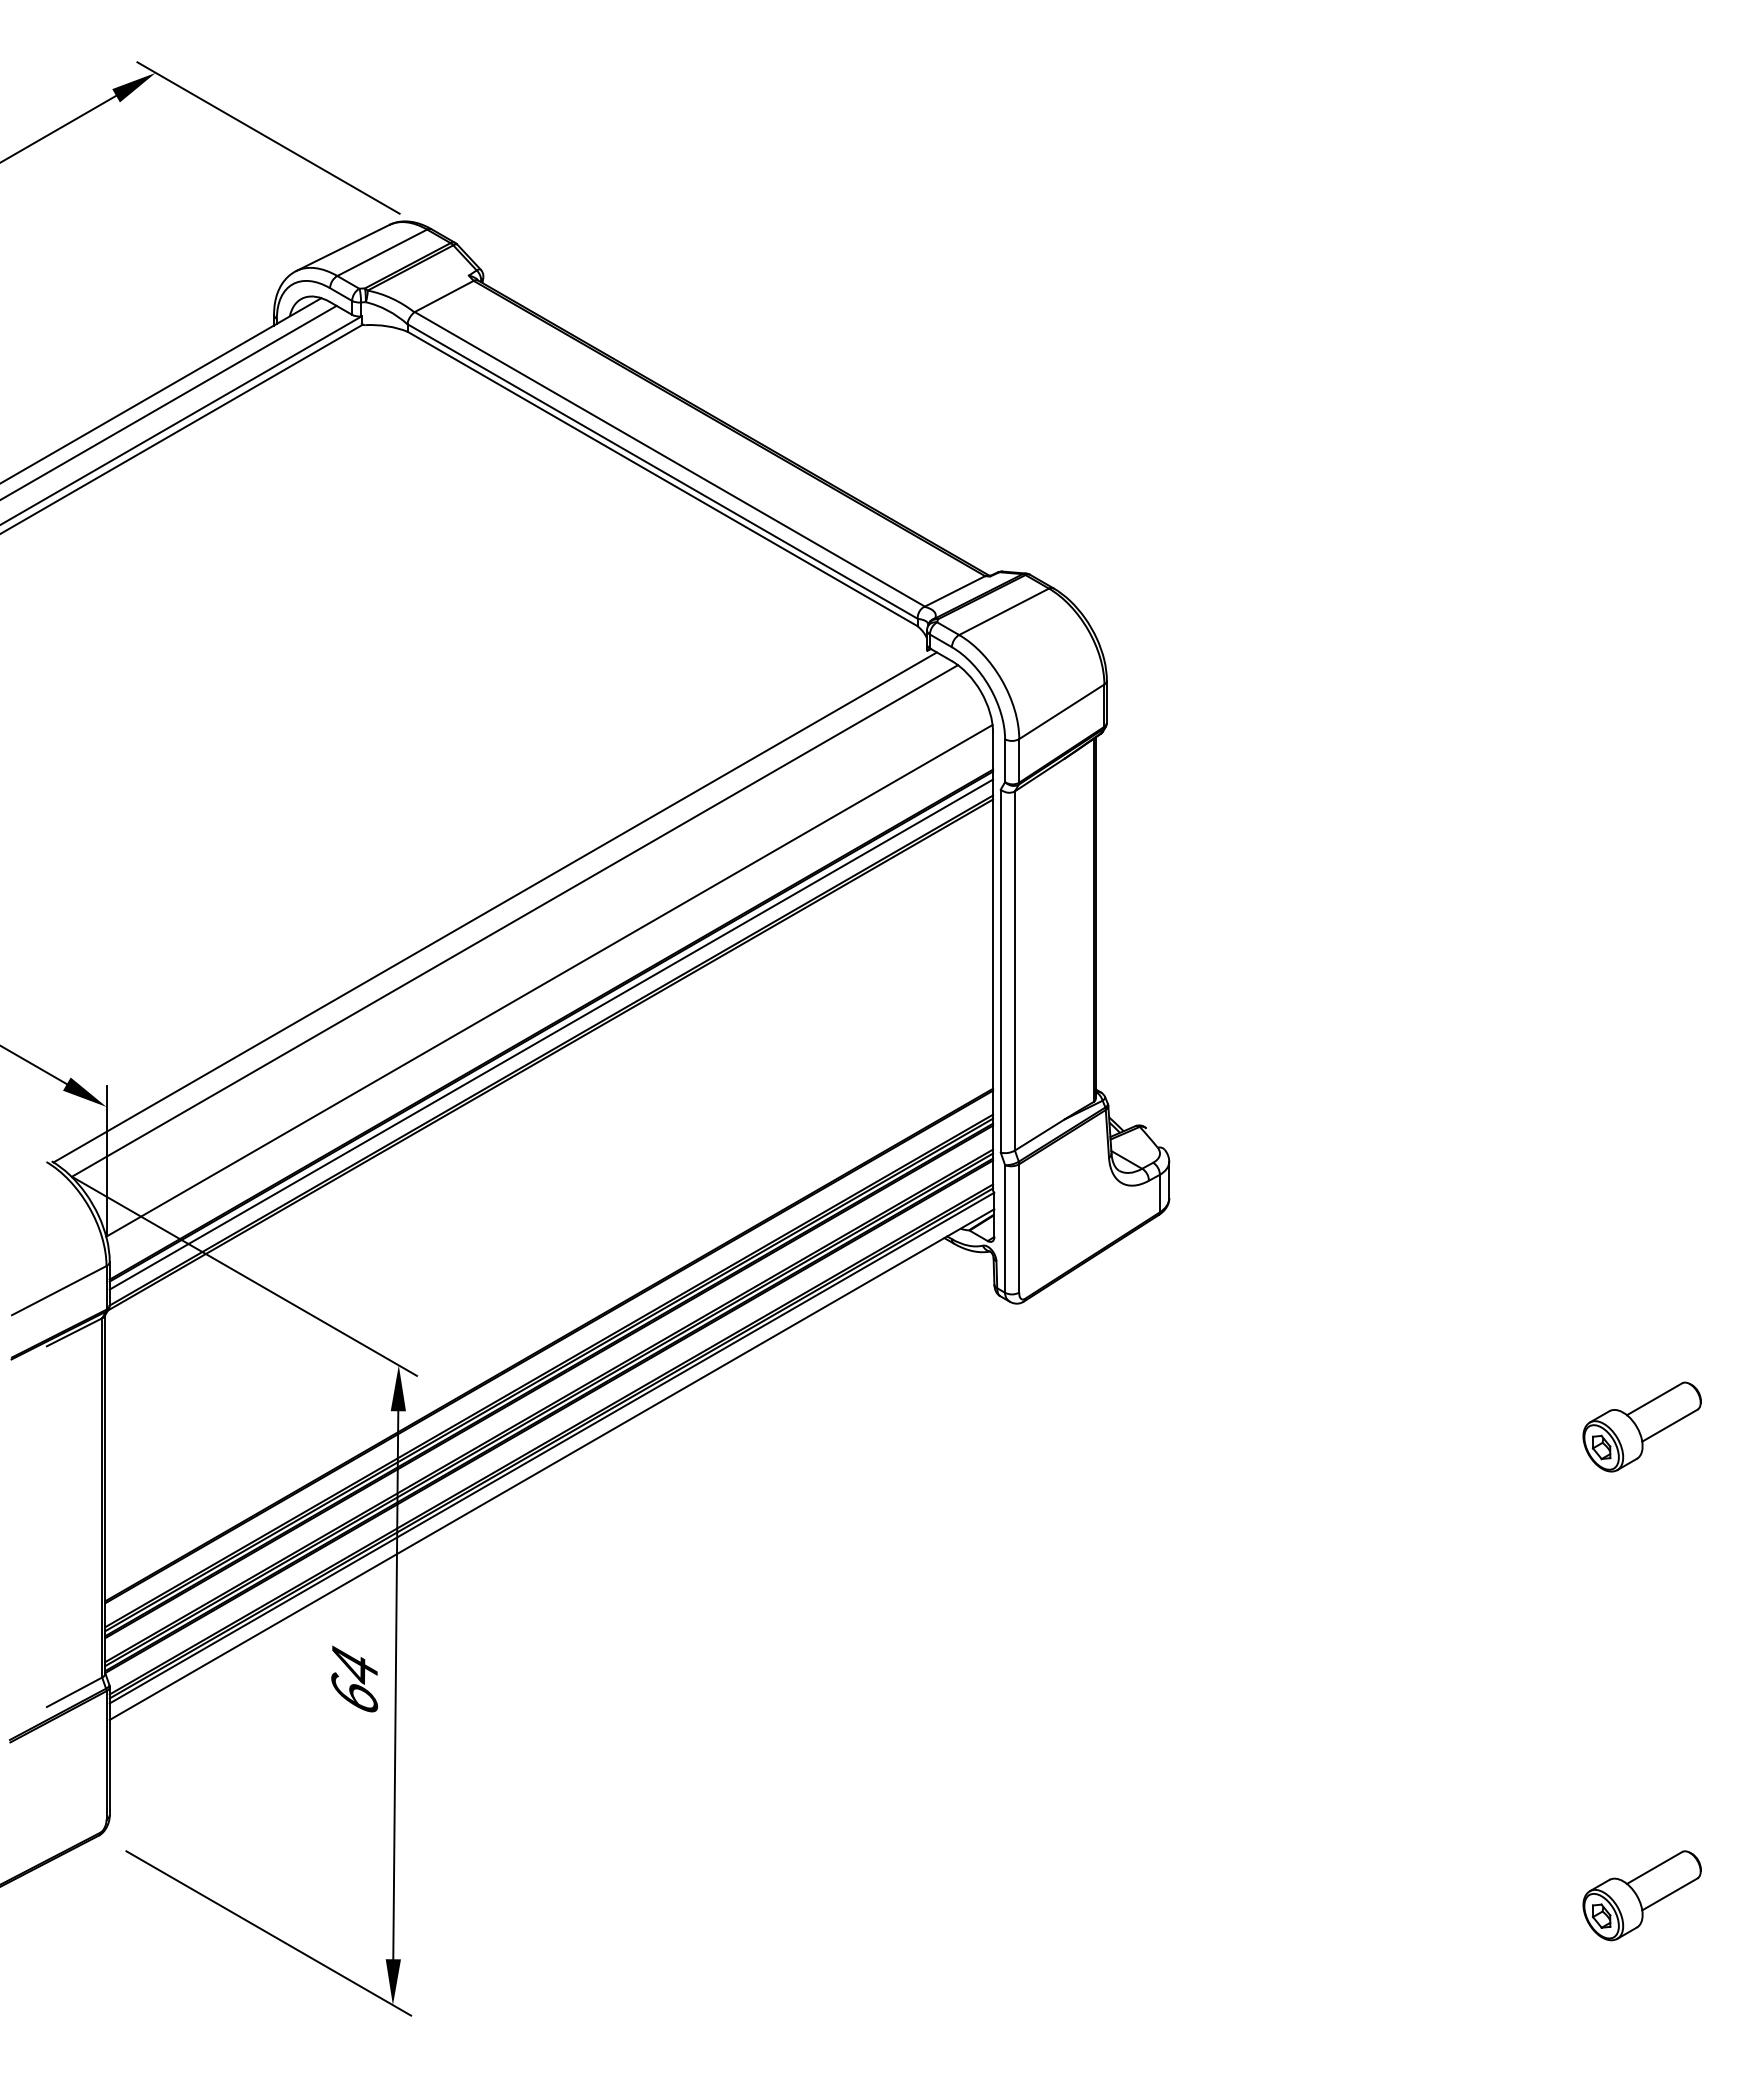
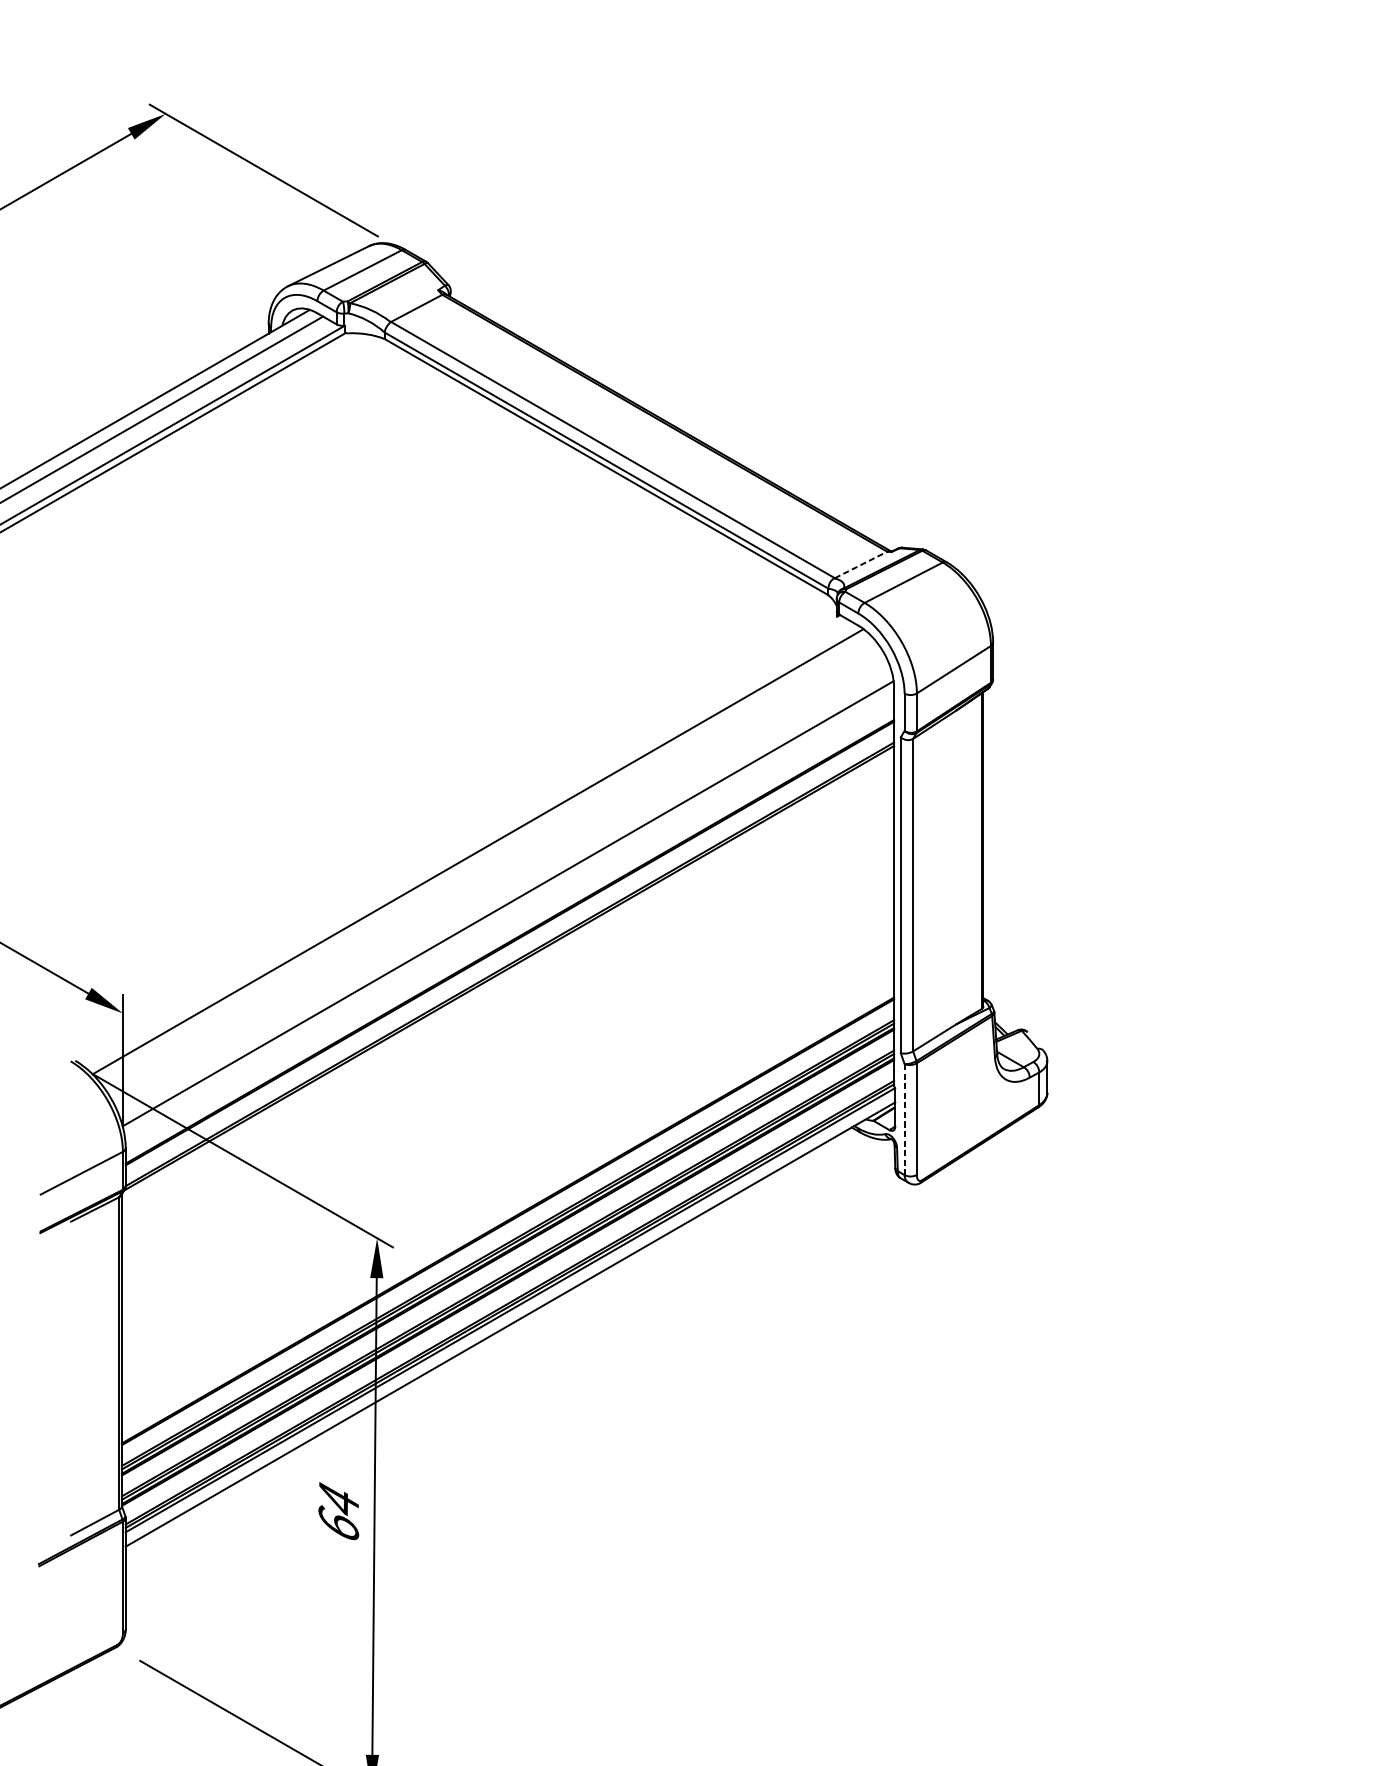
line: (955, 591) -> (861, 565), solid -> dashed
line: (494, 907) -> (460, 839), removed
line: (551, 1034) -> (510, 950), removed
line: (1005, 1228) -> (904, 1119), solid -> dashed

